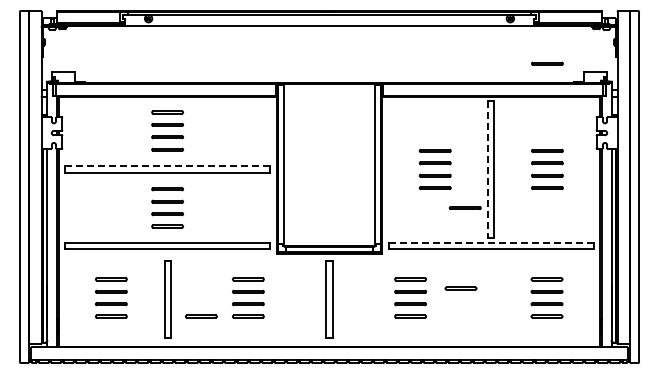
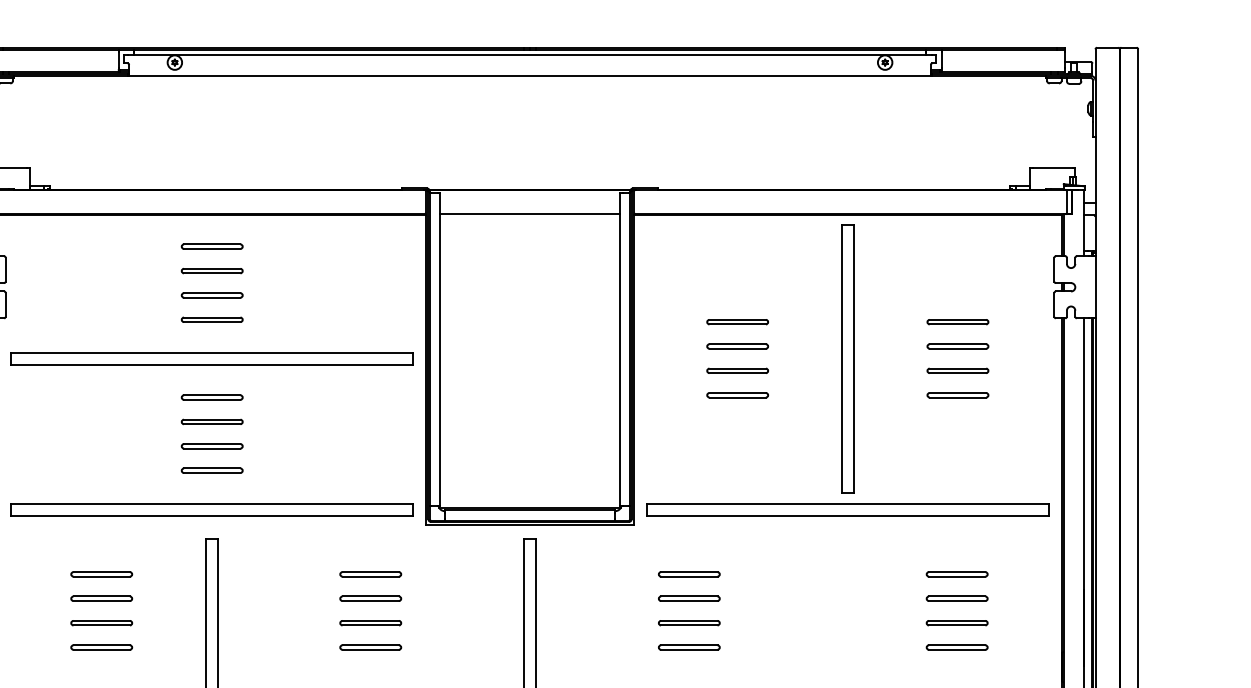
line: (547, 63) -> (958, 150), removed
line: (329, 95) -> (530, 213), added
line: (167, 166) -> (211, 352), dashed -> solid
line: (488, 170) -> (842, 360), dashed -> solid
line: (464, 208) -> (795, 435), removed
line: (490, 243) -> (846, 503), dashed -> solid
line: (460, 287) -> (787, 590), removed
line: (201, 315) -> (278, 645), removed

